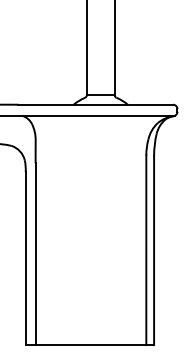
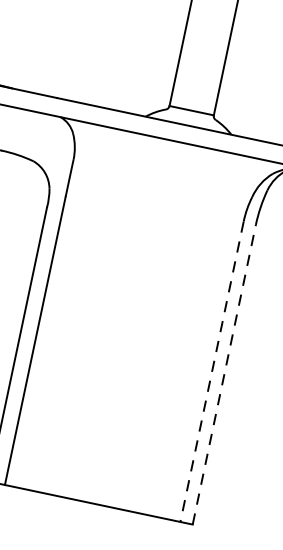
line: (146, 250) -> (212, 372), solid -> dashed
line: (154, 250) -> (224, 374), solid -> dashed

